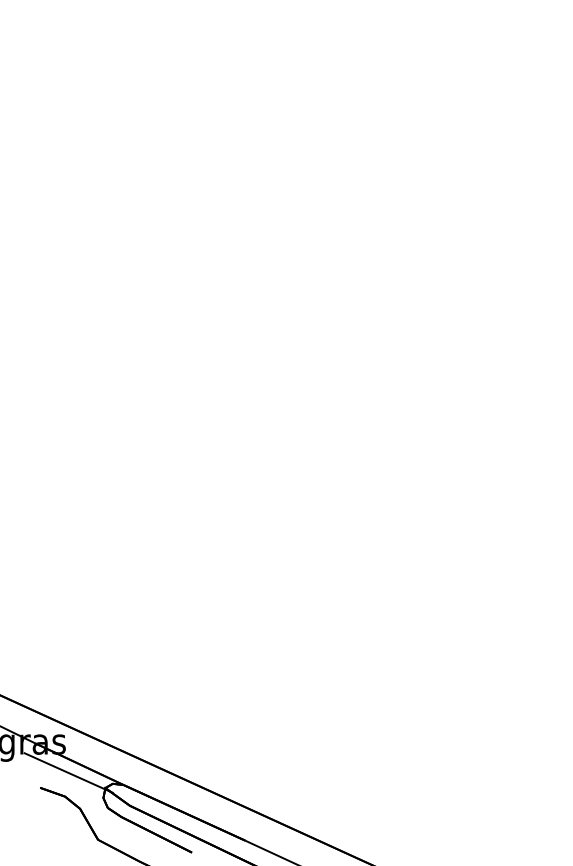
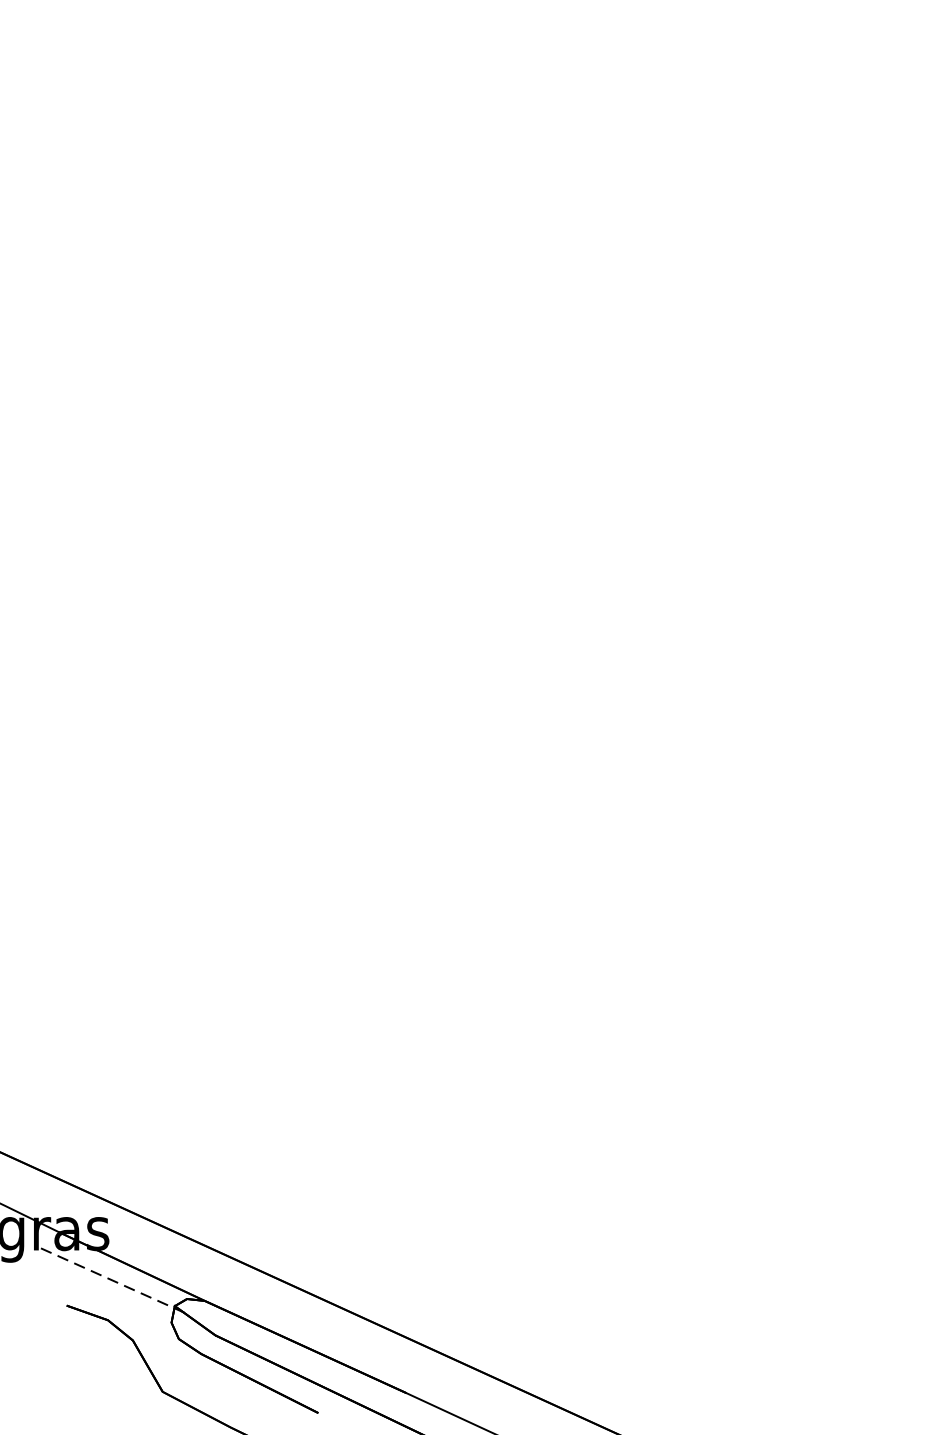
line: (69, 773) -> (115, 1281), solid -> dashed

